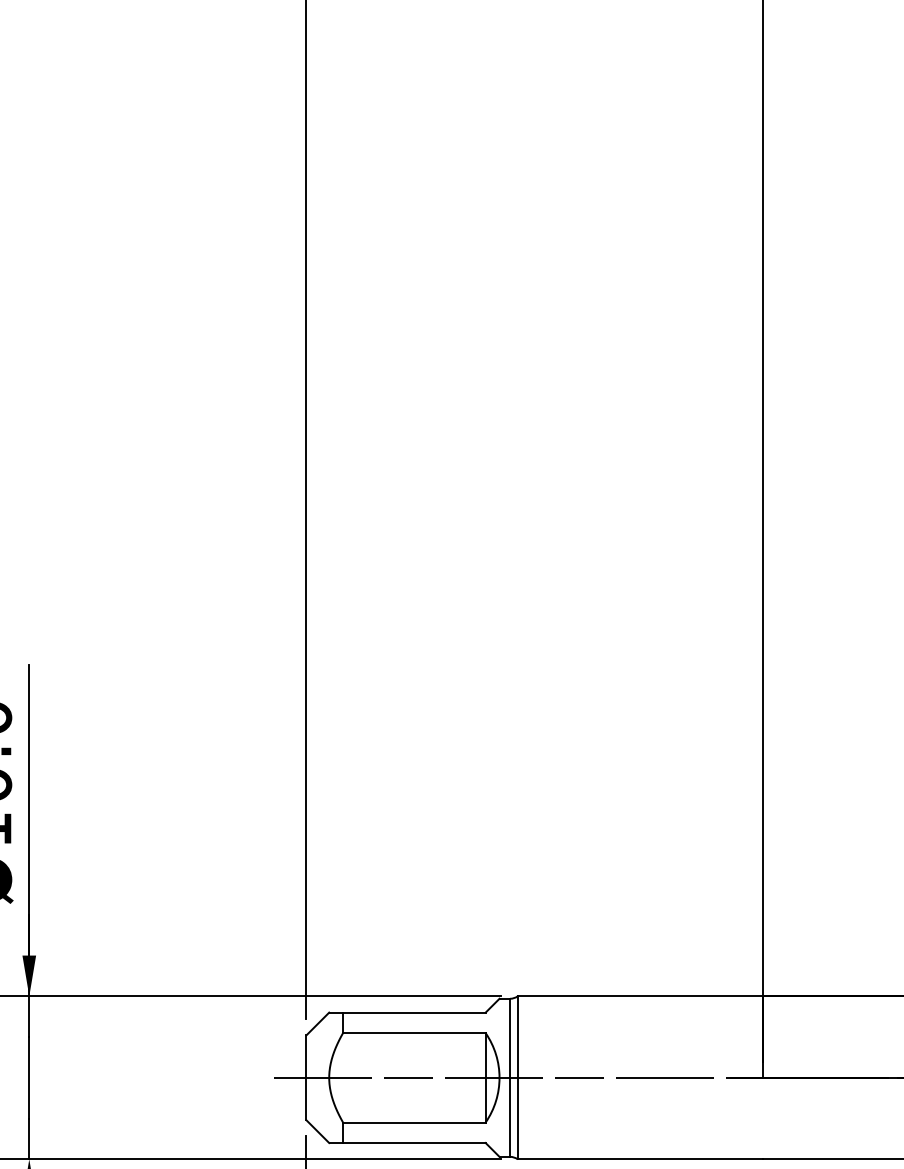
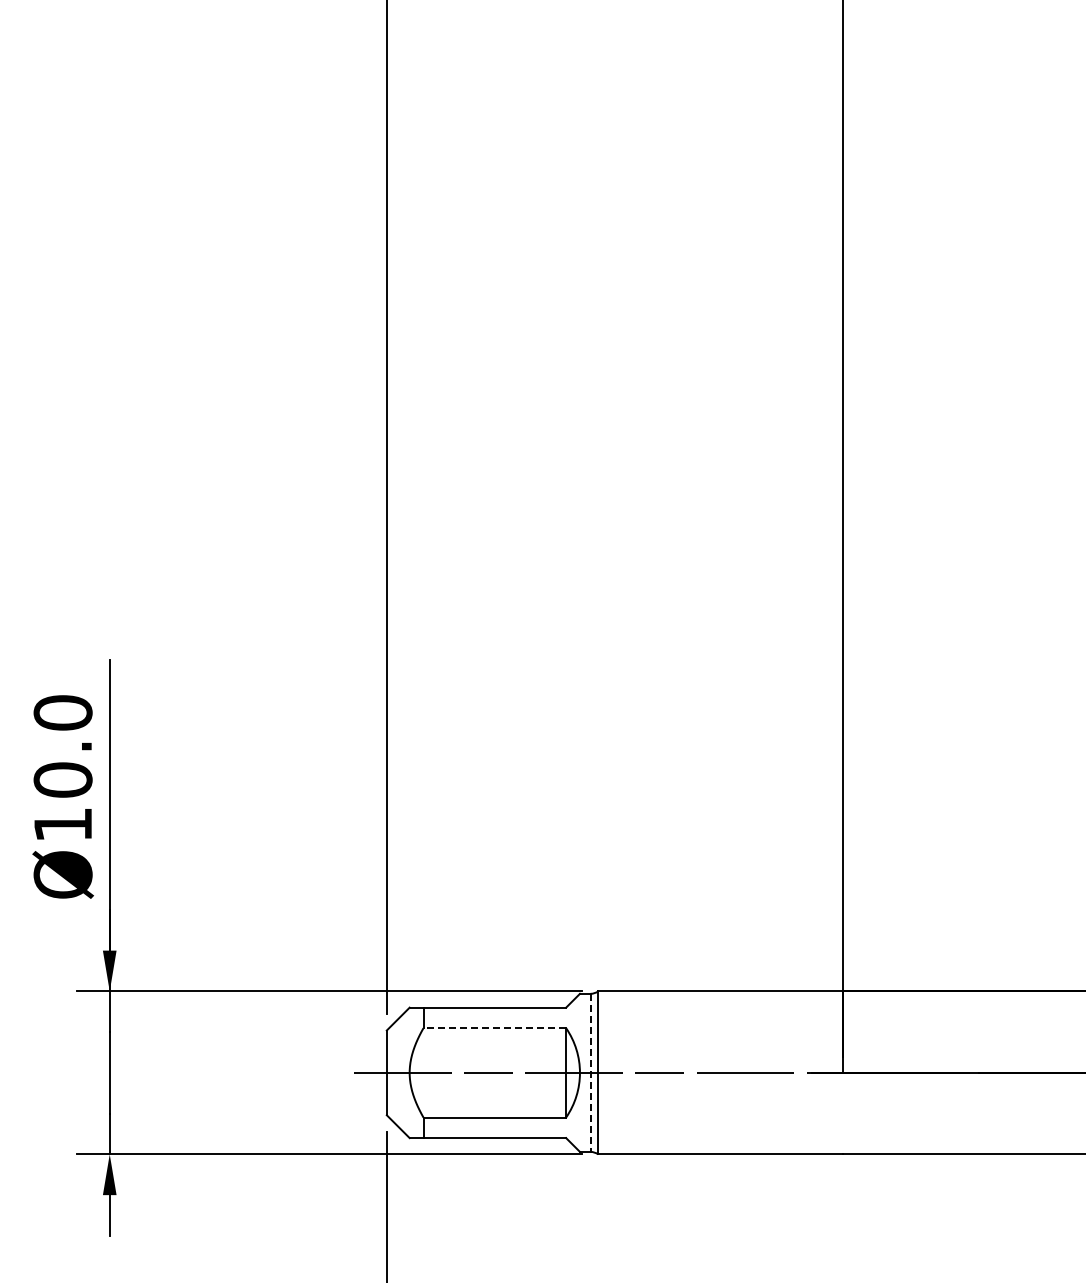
line: (414, 1033) -> (494, 1028), solid -> dashed
line: (510, 1078) -> (590, 1073), solid -> dashed

